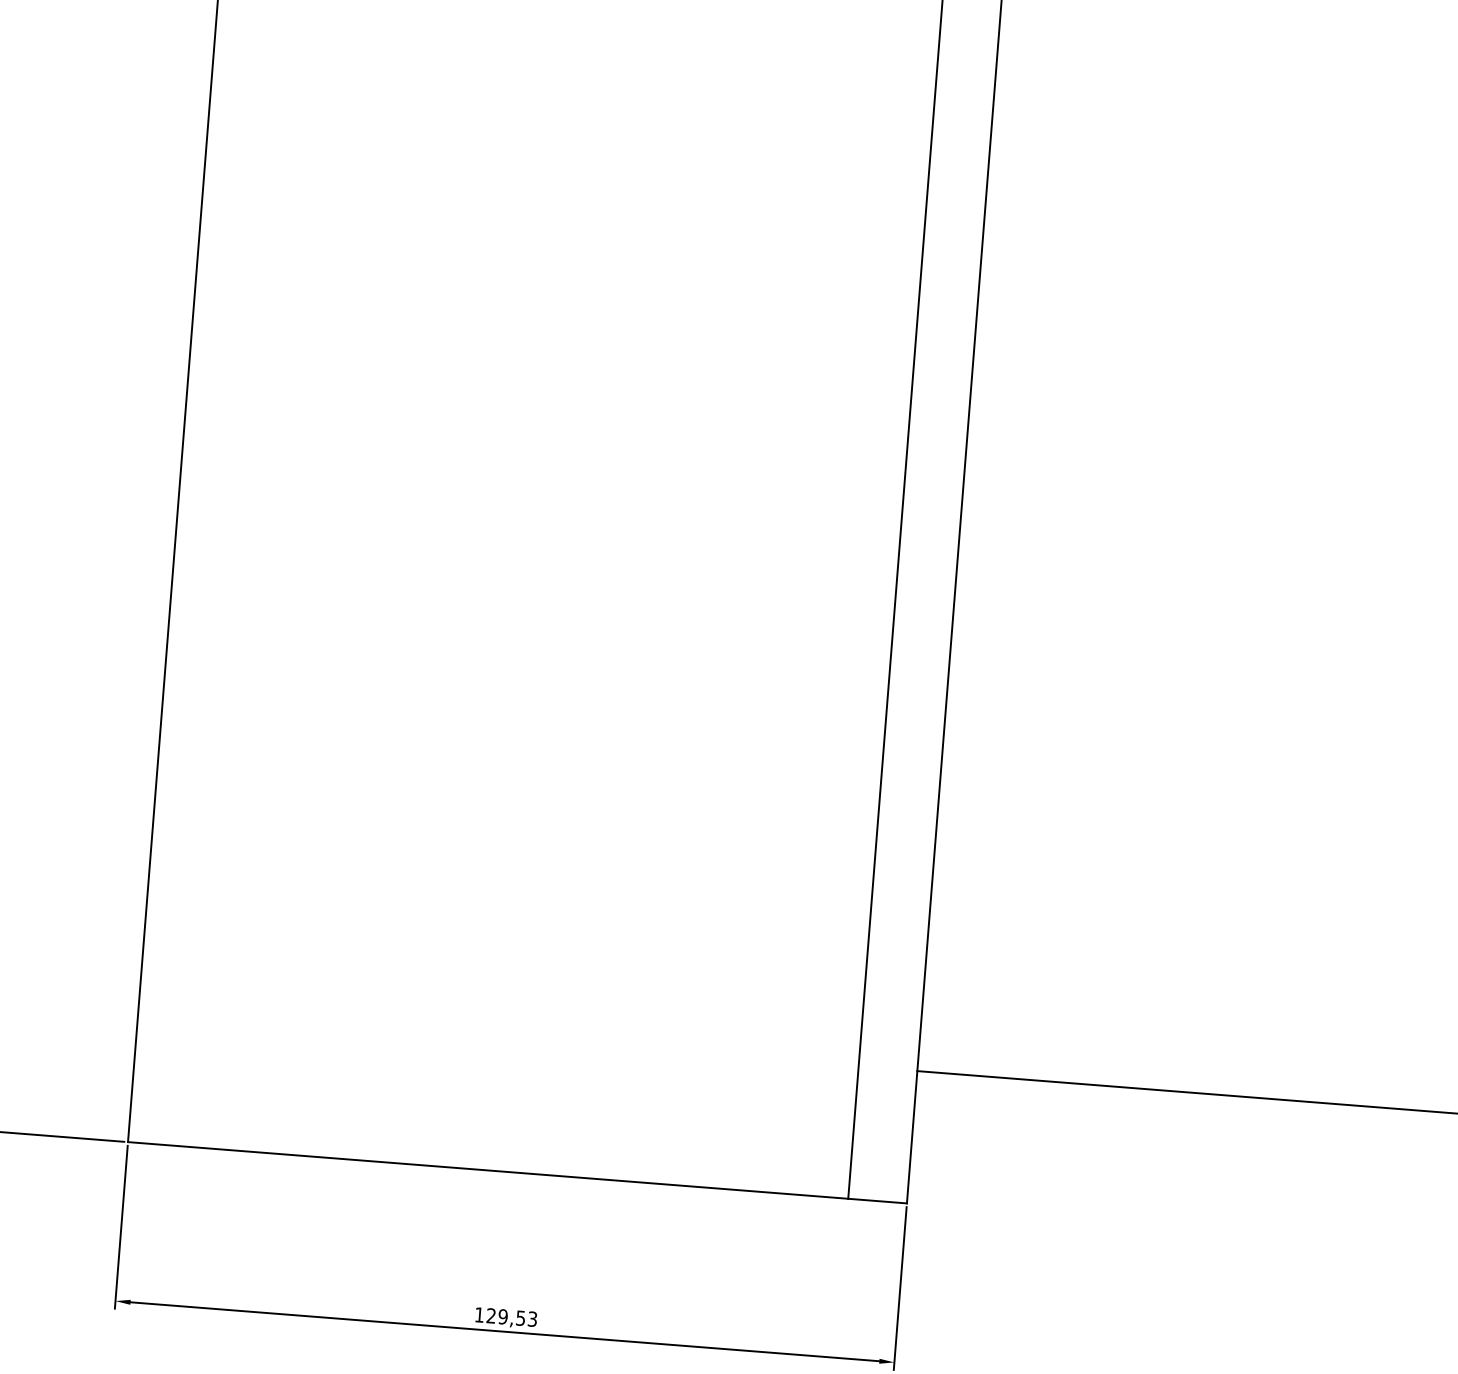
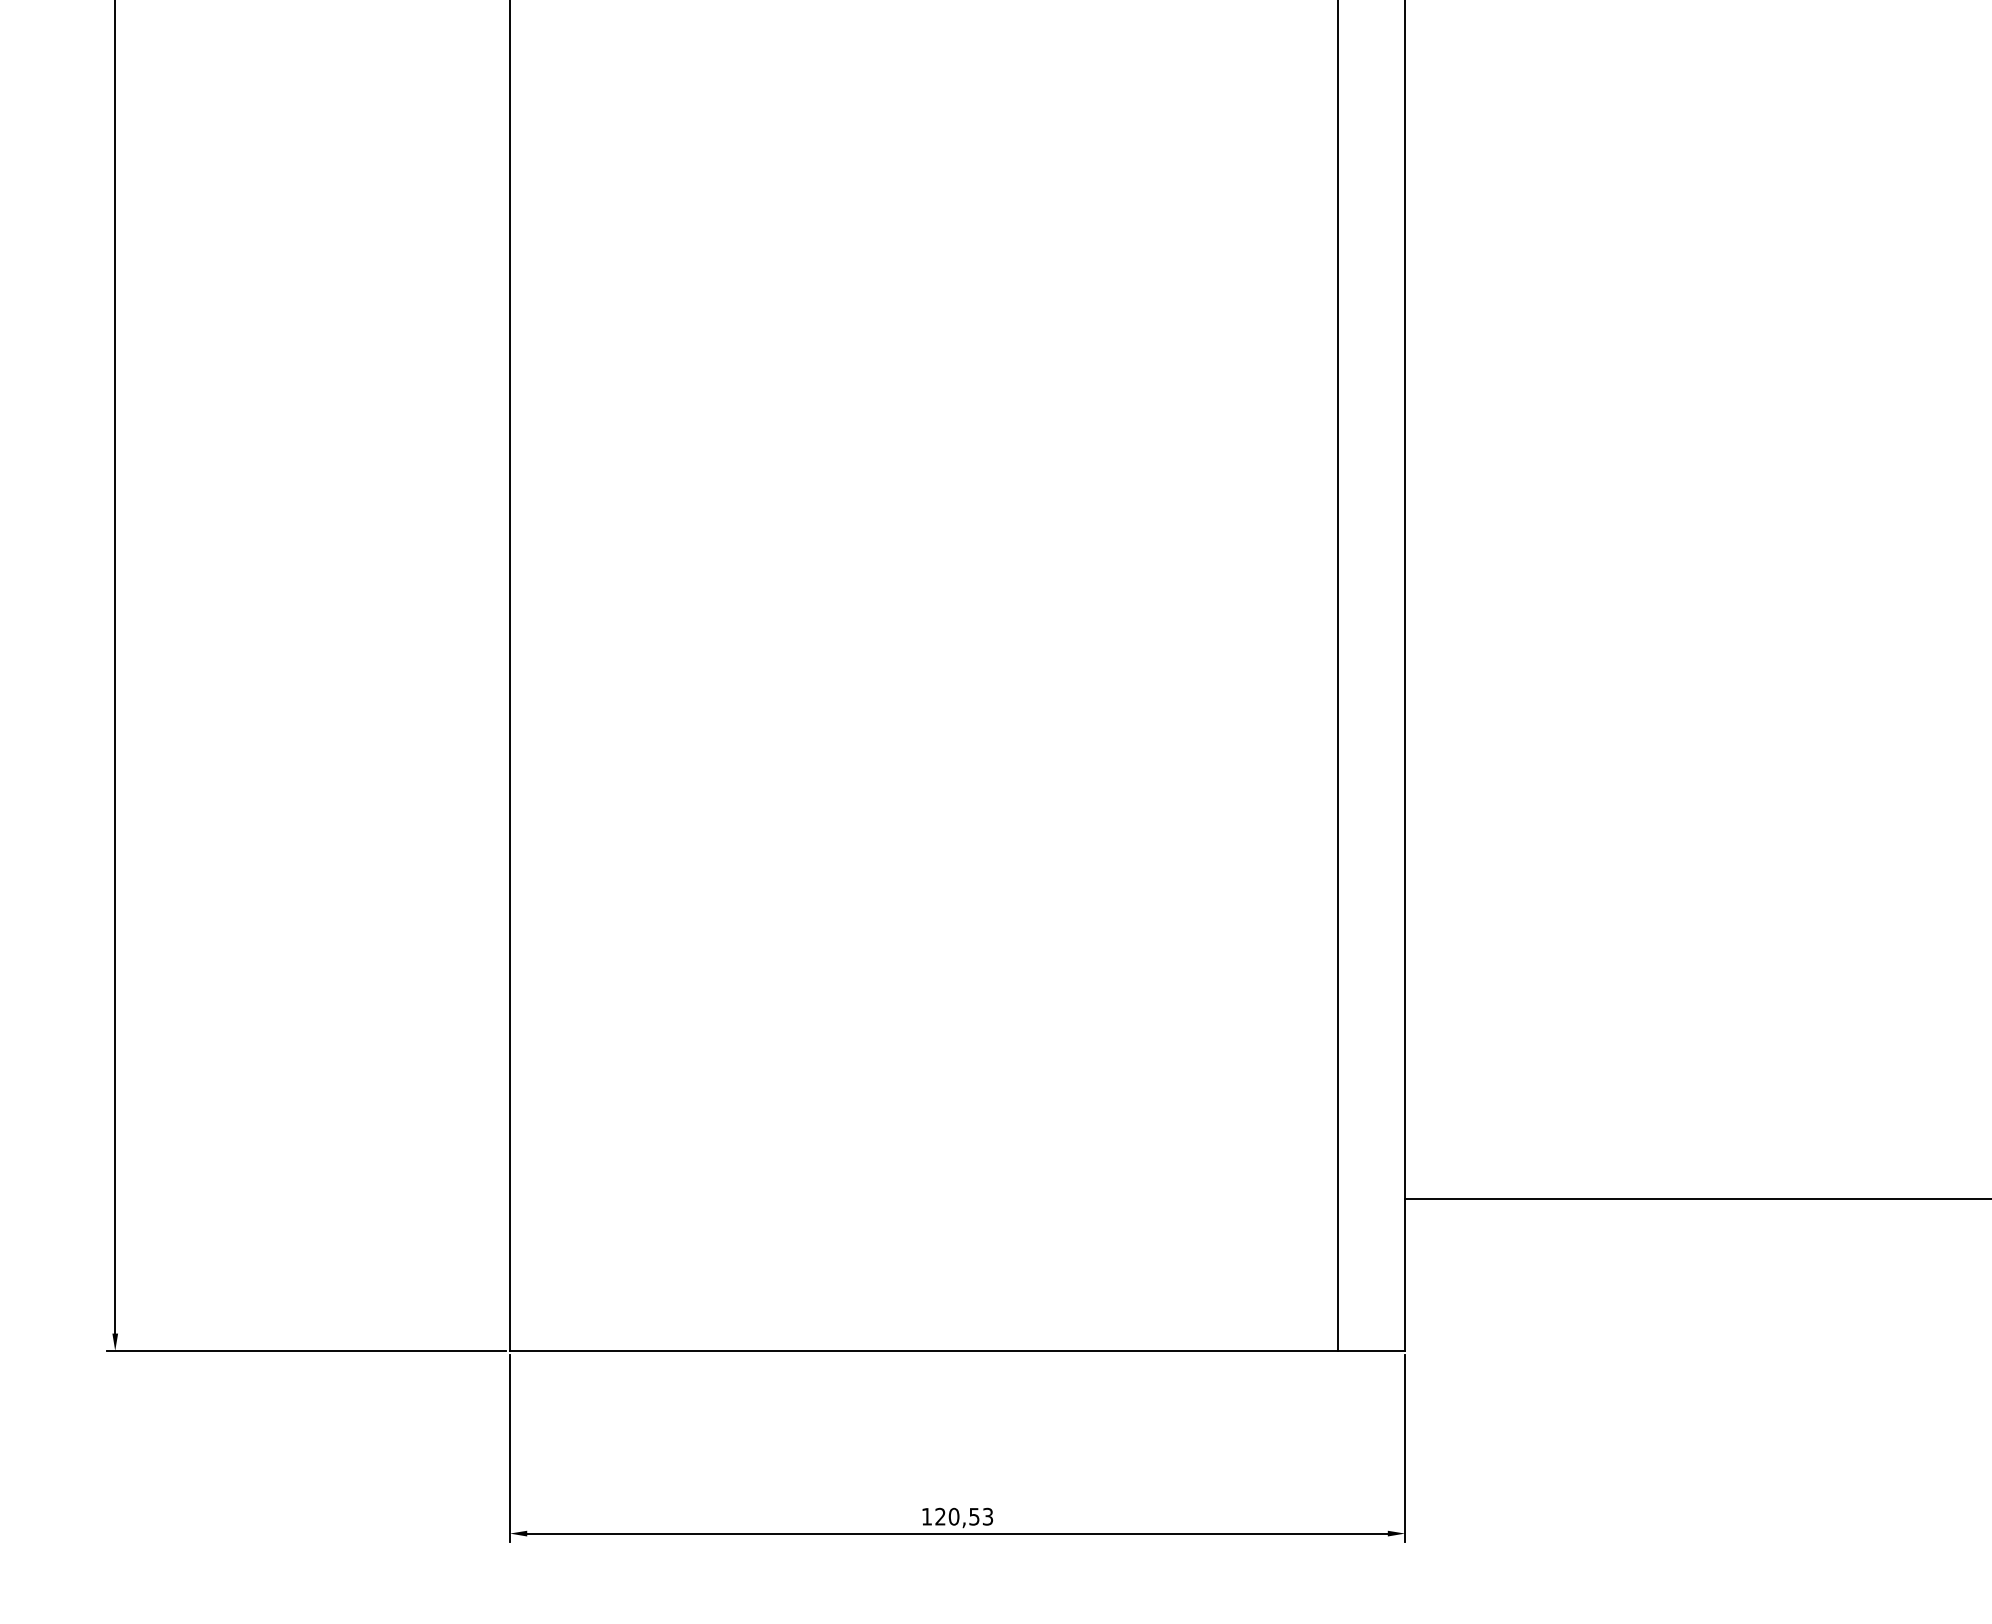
text: (502, 1316) -> (953, 1516), 129,53 -> 120,53

